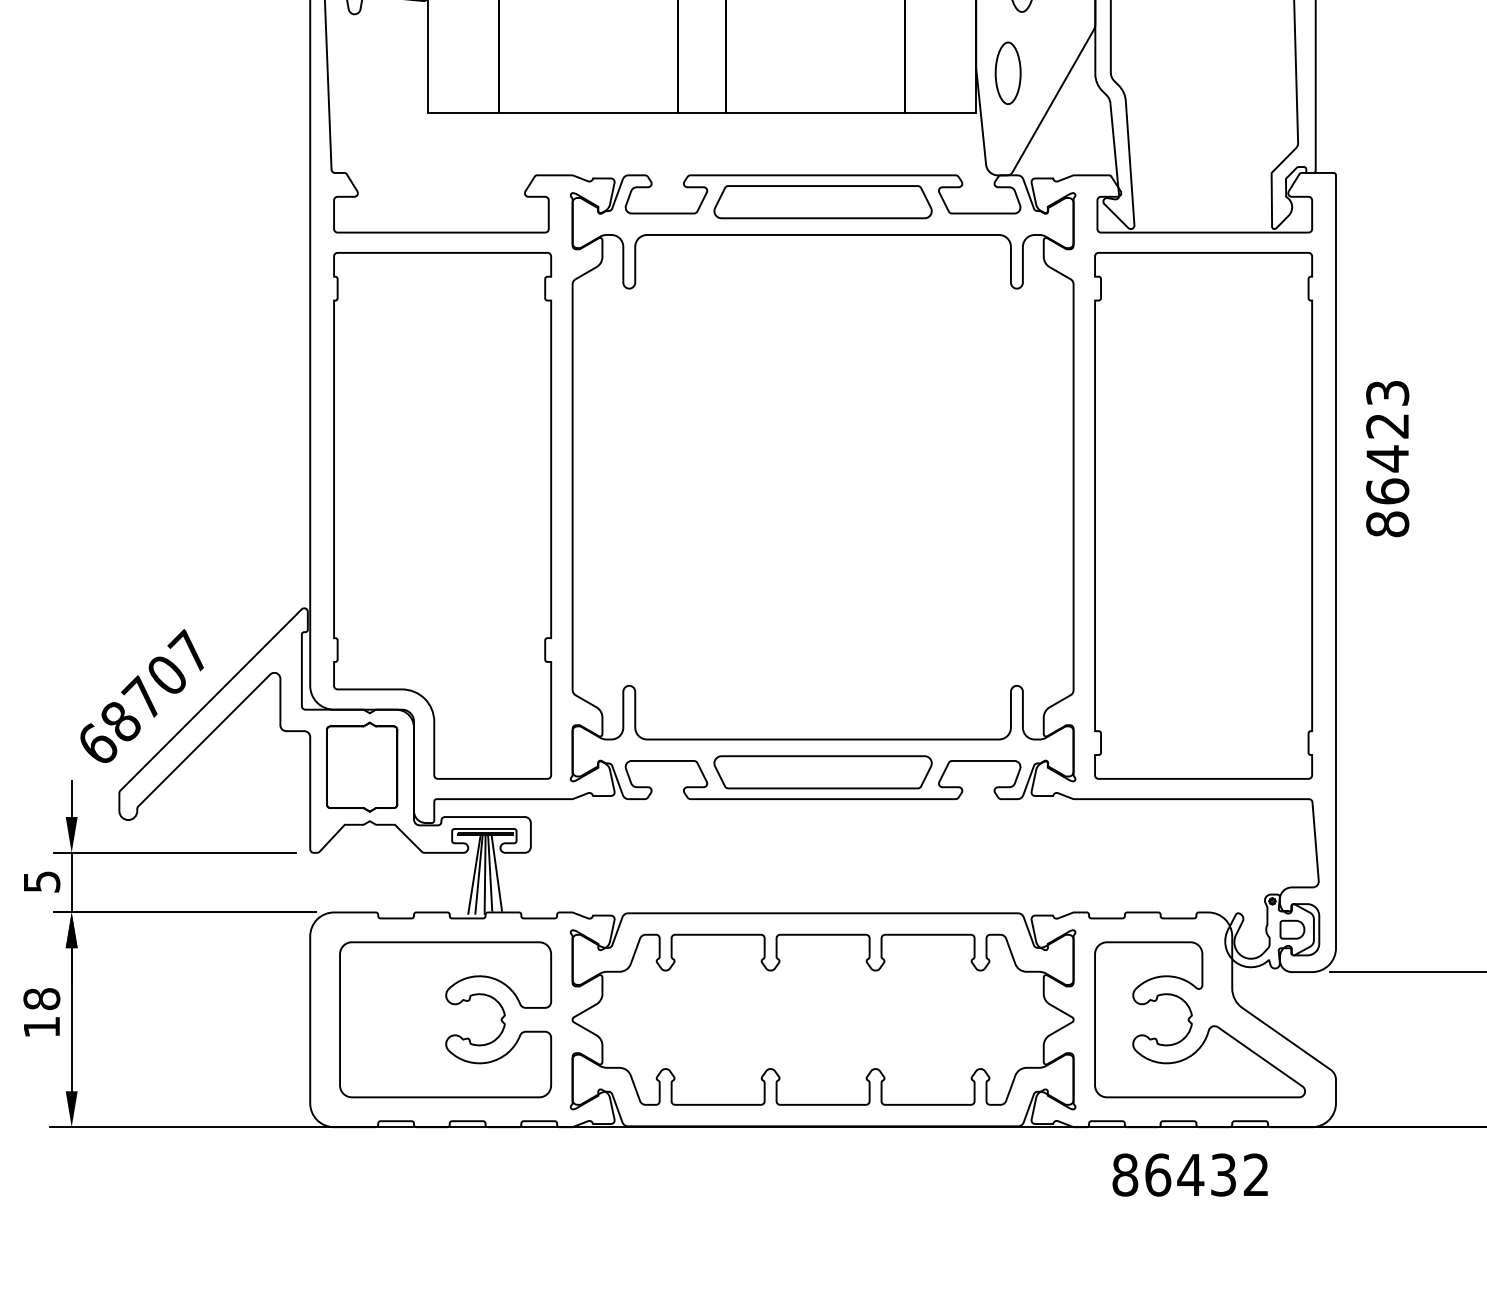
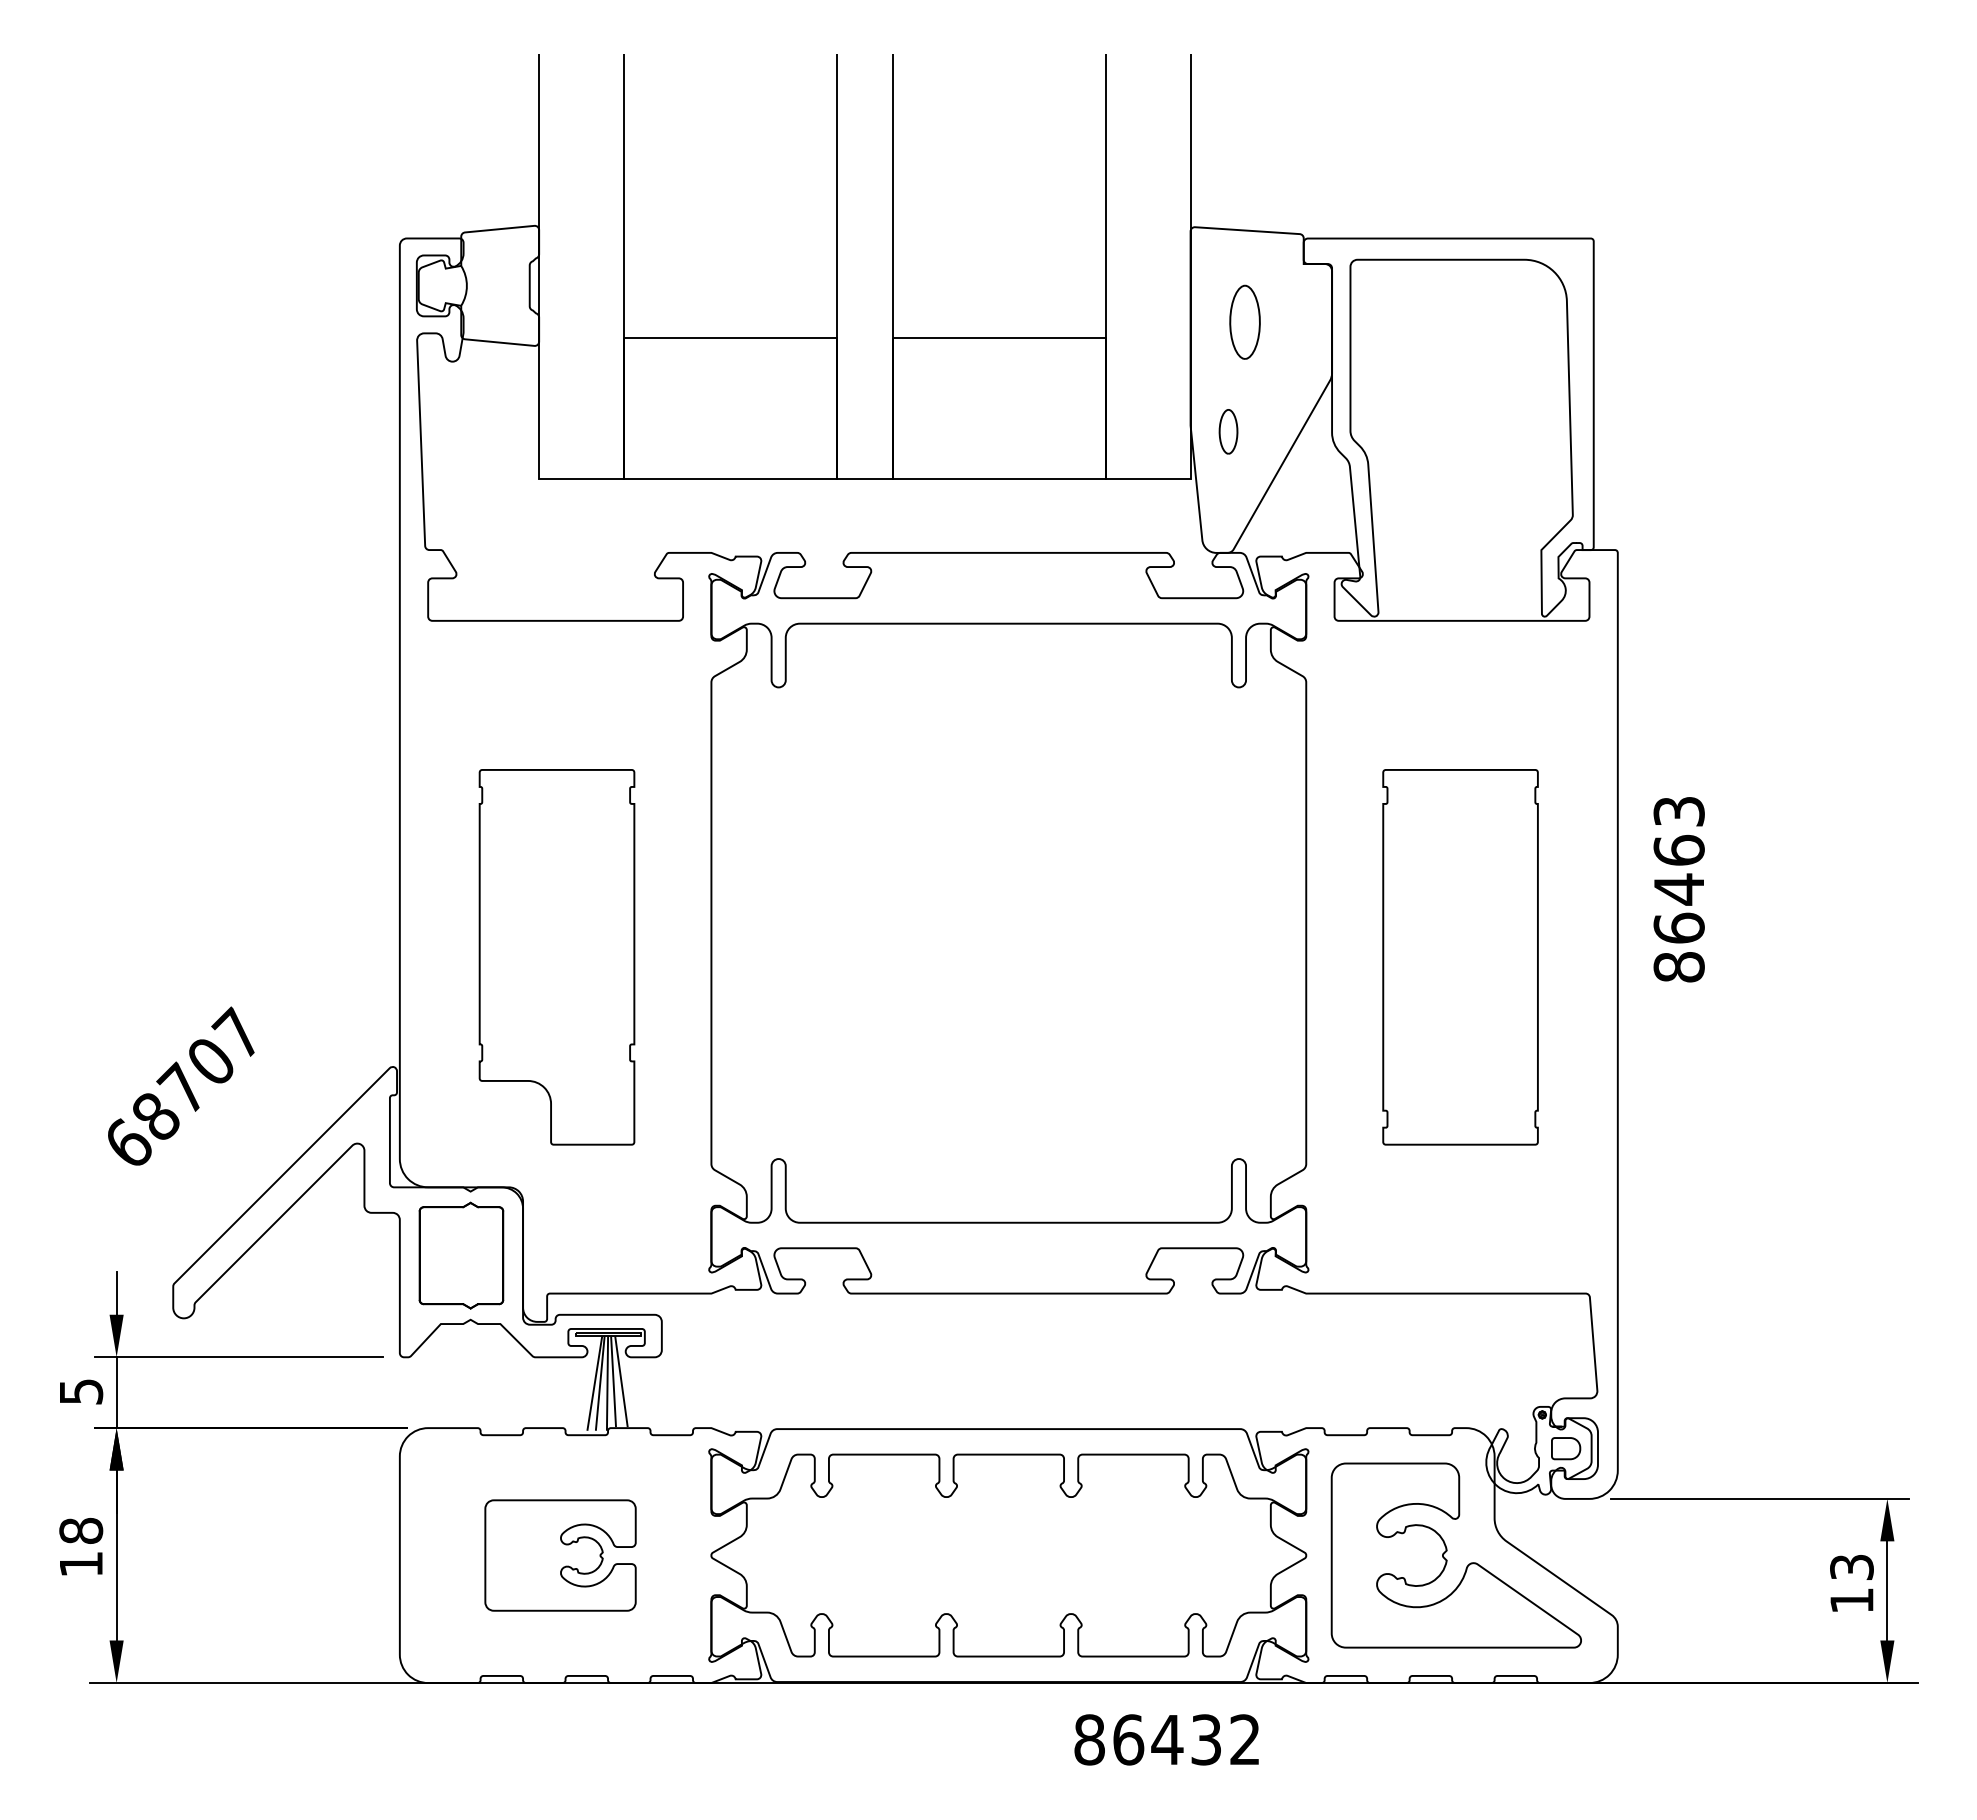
part: (1008, 73) -> (1228, 431), size x0.6
part: (822, 201) -> (1008, 584), removed
text: (1387, 425) -> (1678, 849), 86423 -> 86463
part: (442, 516) -> (556, 957), size x0.6
part: (1203, 516) -> (1460, 957), size x0.6
text: (142, 695) -> (181, 1085), moved
part: (822, 772) -> (1008, 1261), removed
part: (445, 1019) -> (560, 1555), size x0.6
text: (1190, 1174) -> (1166, 1739), moved

